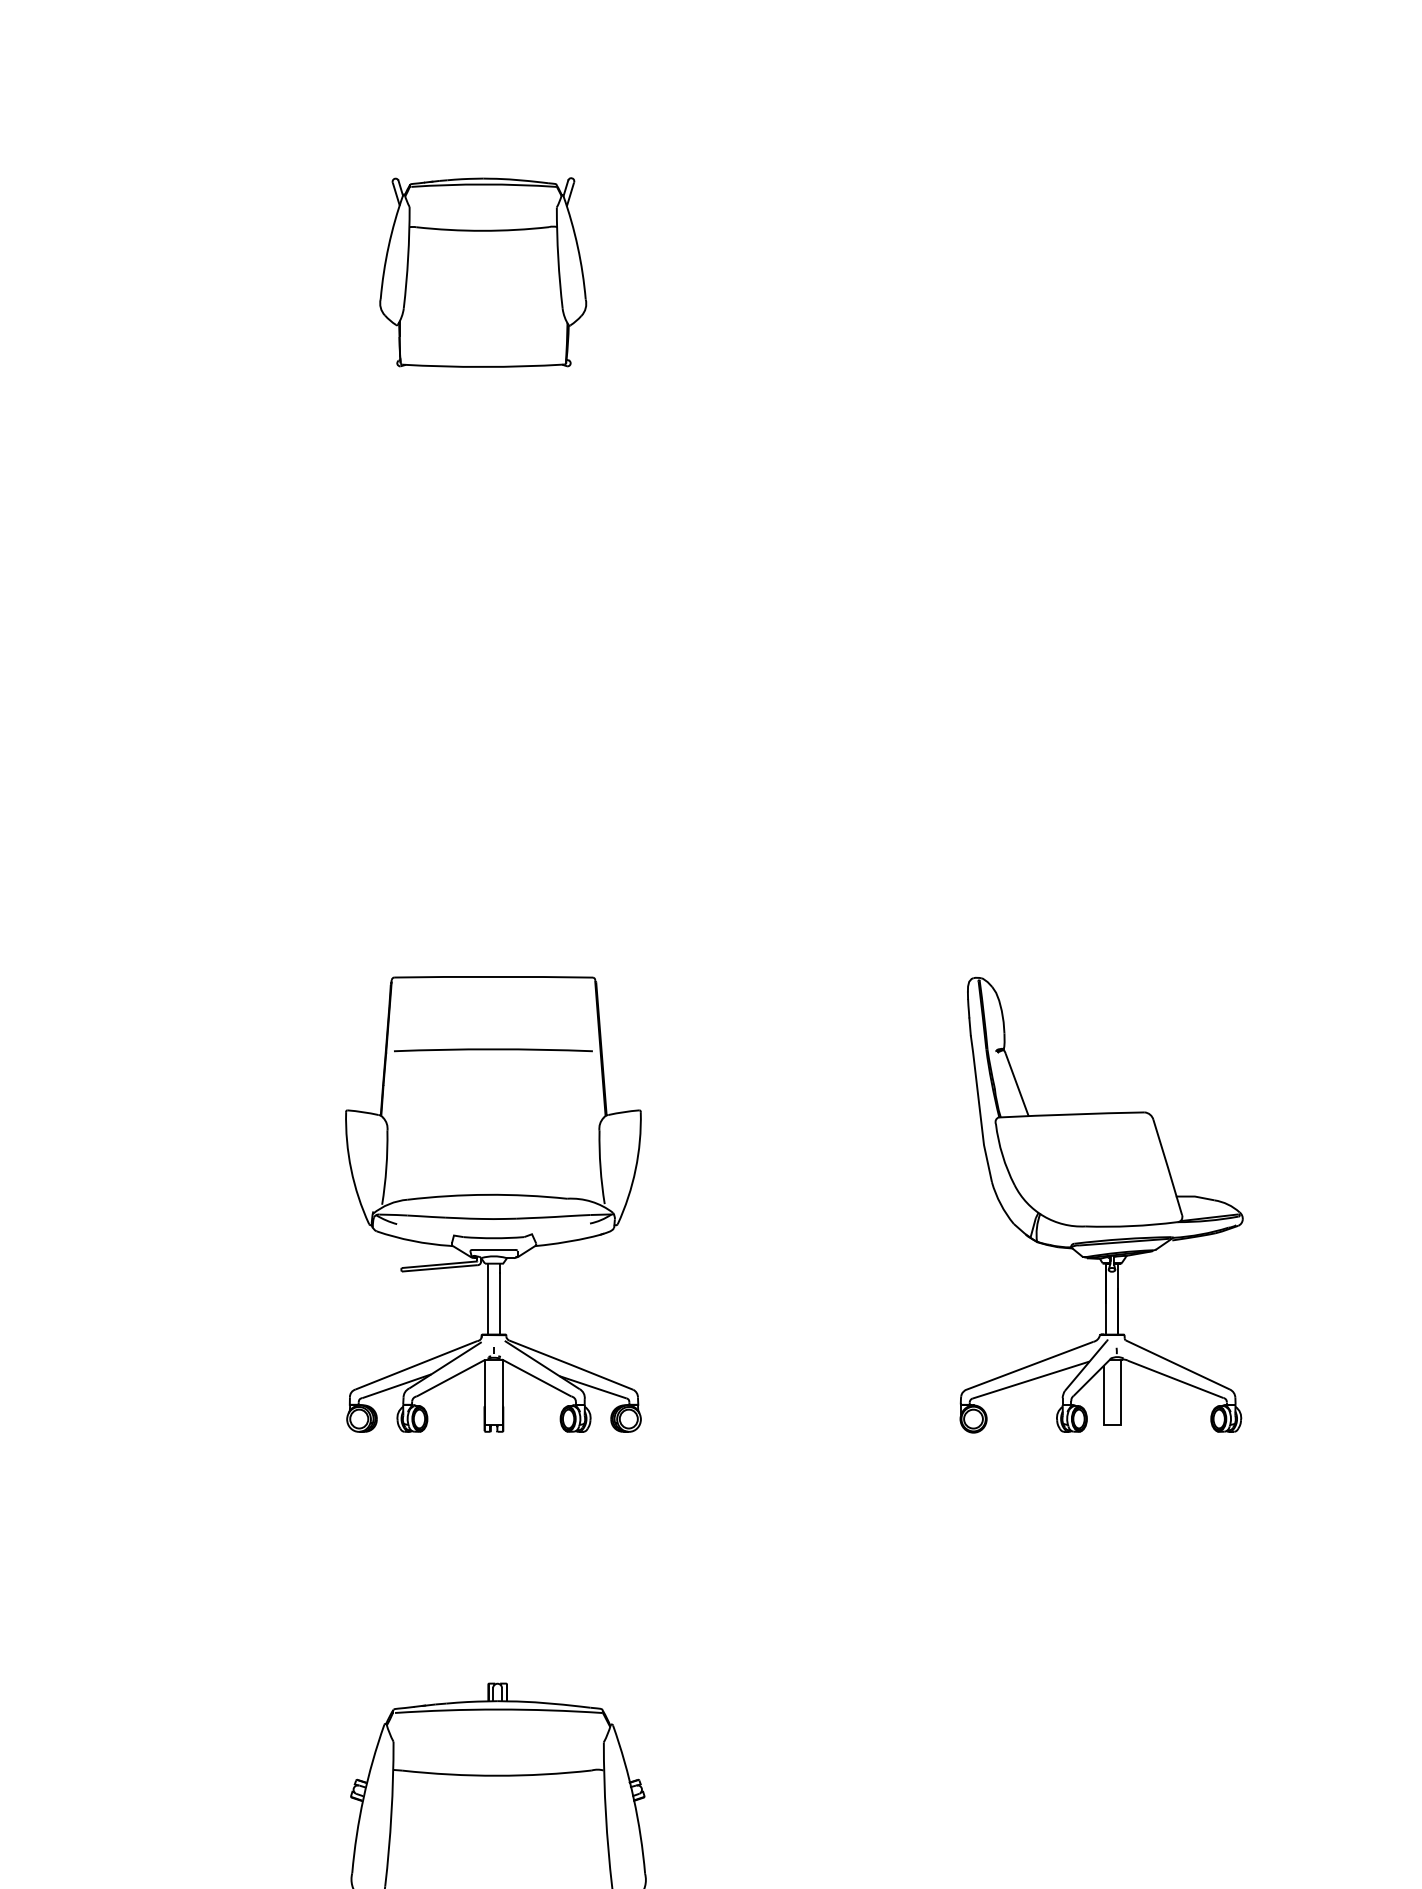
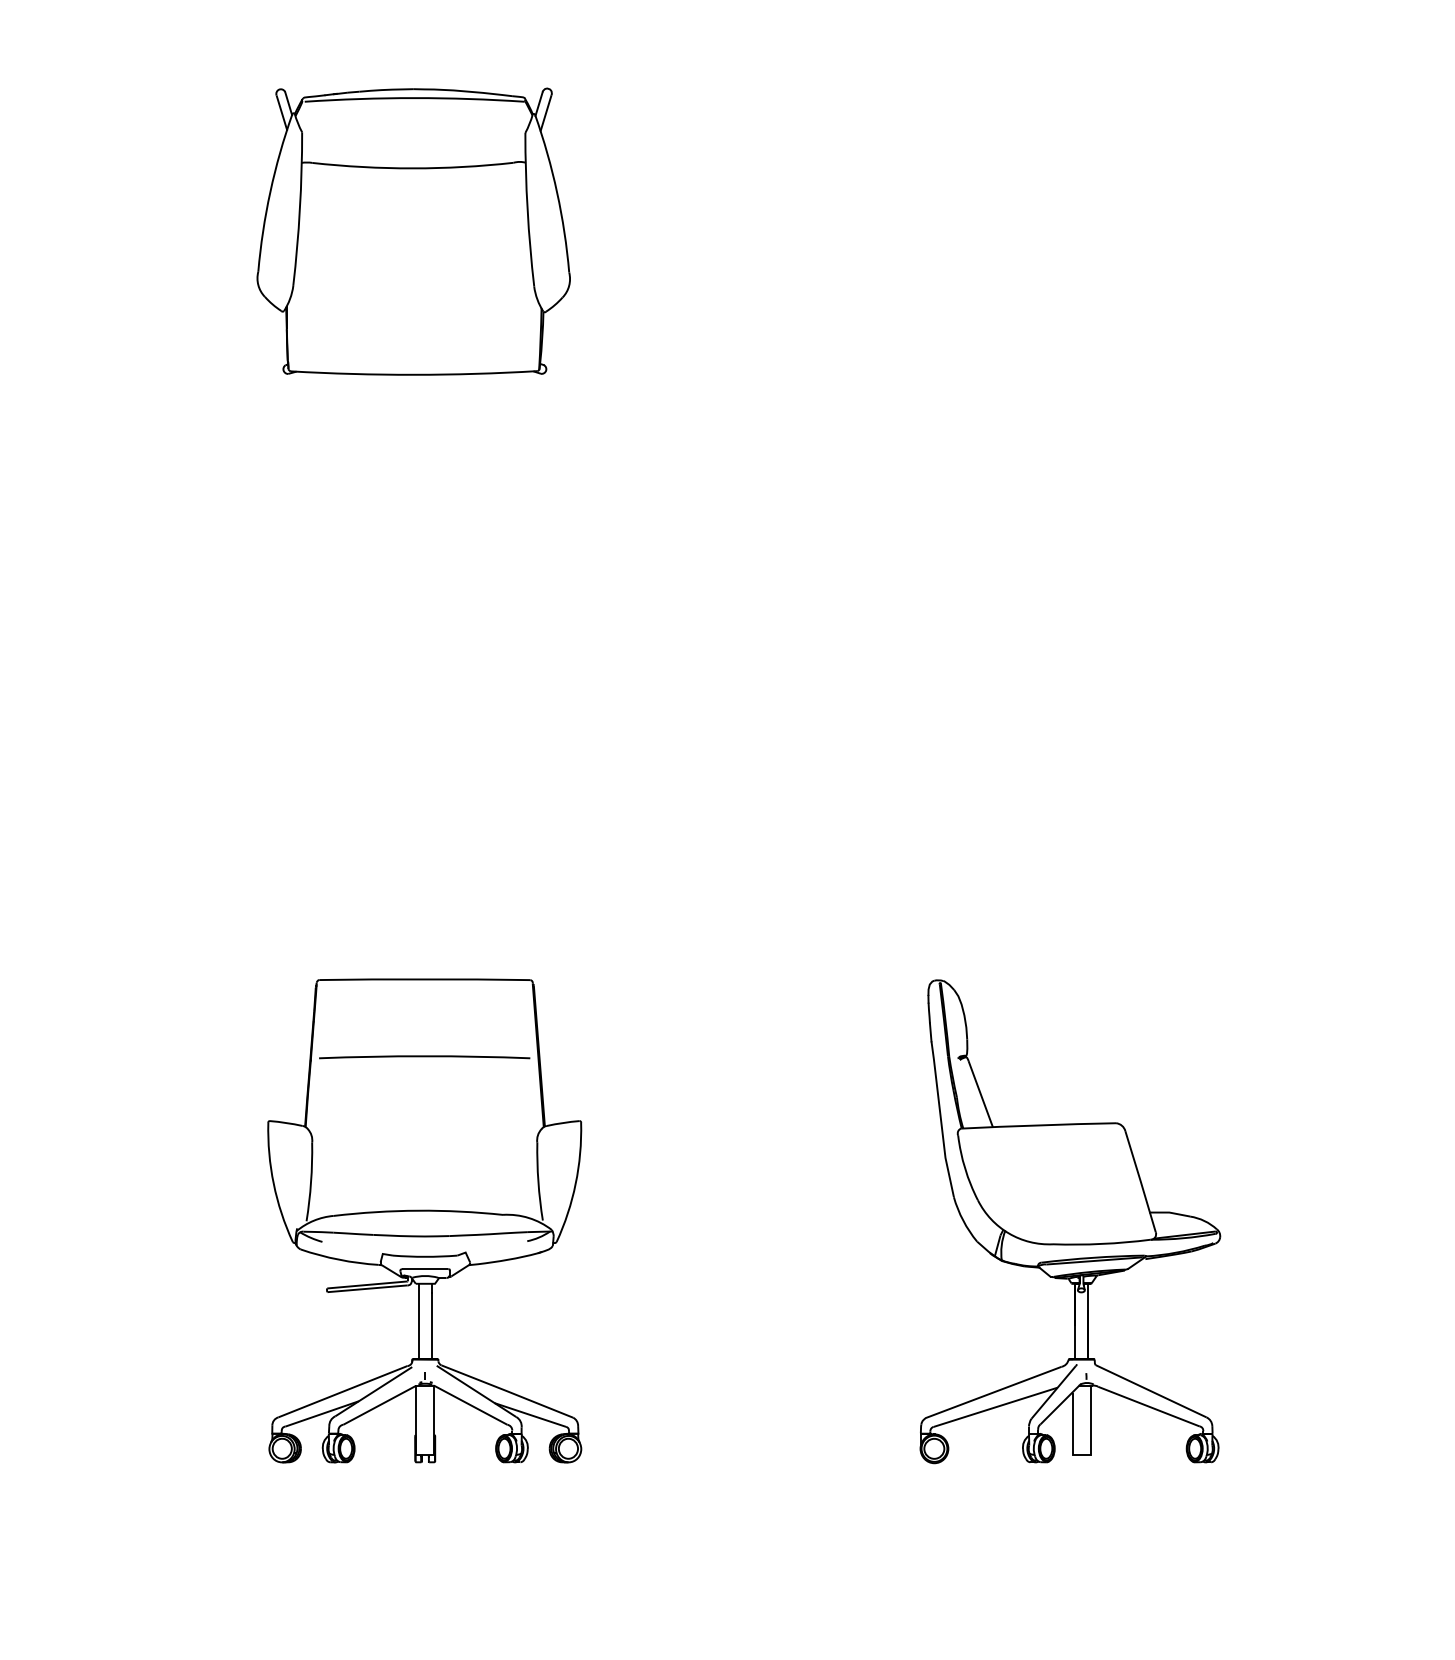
part: (483, 272) -> (414, 231), size x1.43

